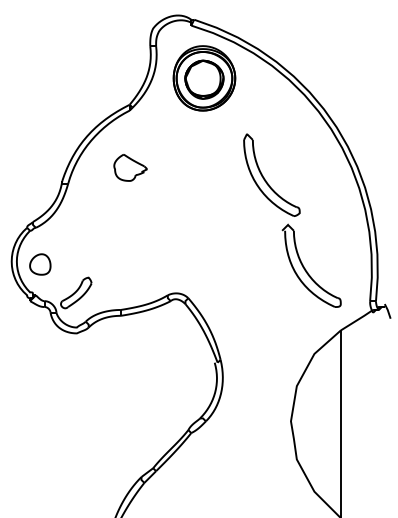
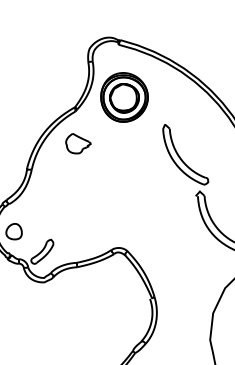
part: (204, 78) -> (124, 97), moved
part: (130, 167) -> (78, 143), moved

